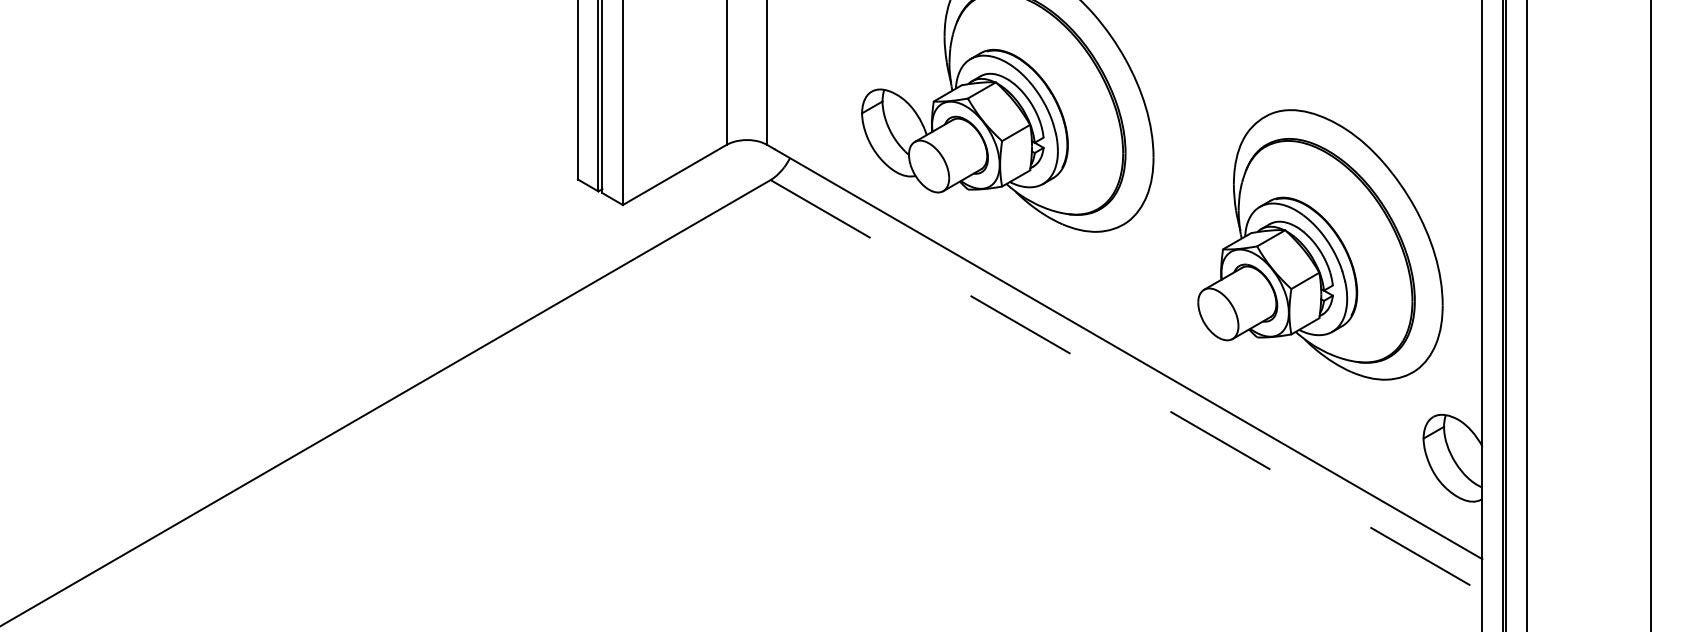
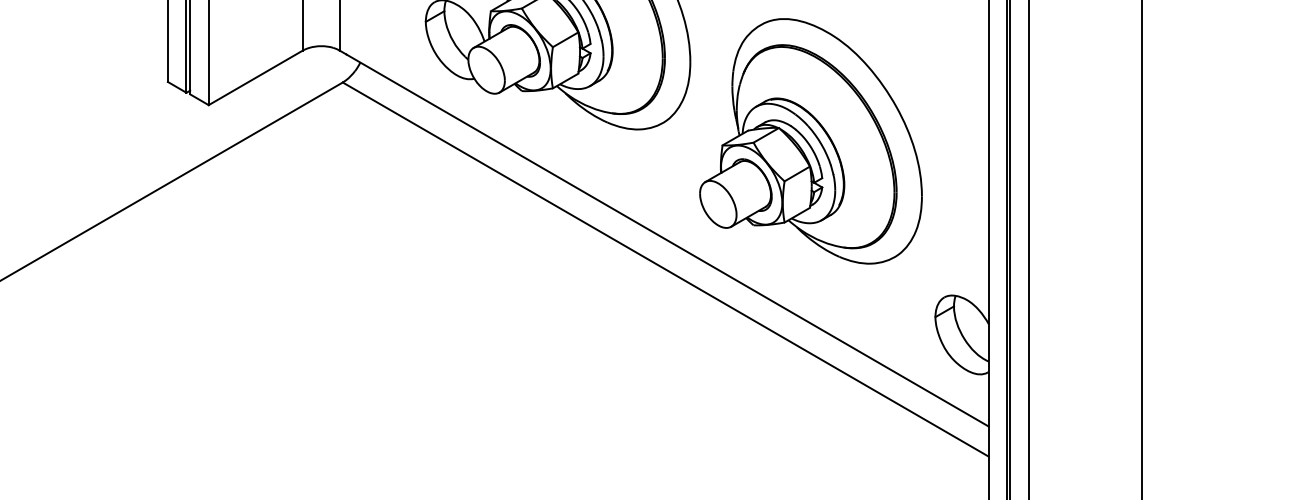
part: (1320, 244) -> (811, 140), moved
line: (1126, 386) -> (665, 269), dashed -> solid

